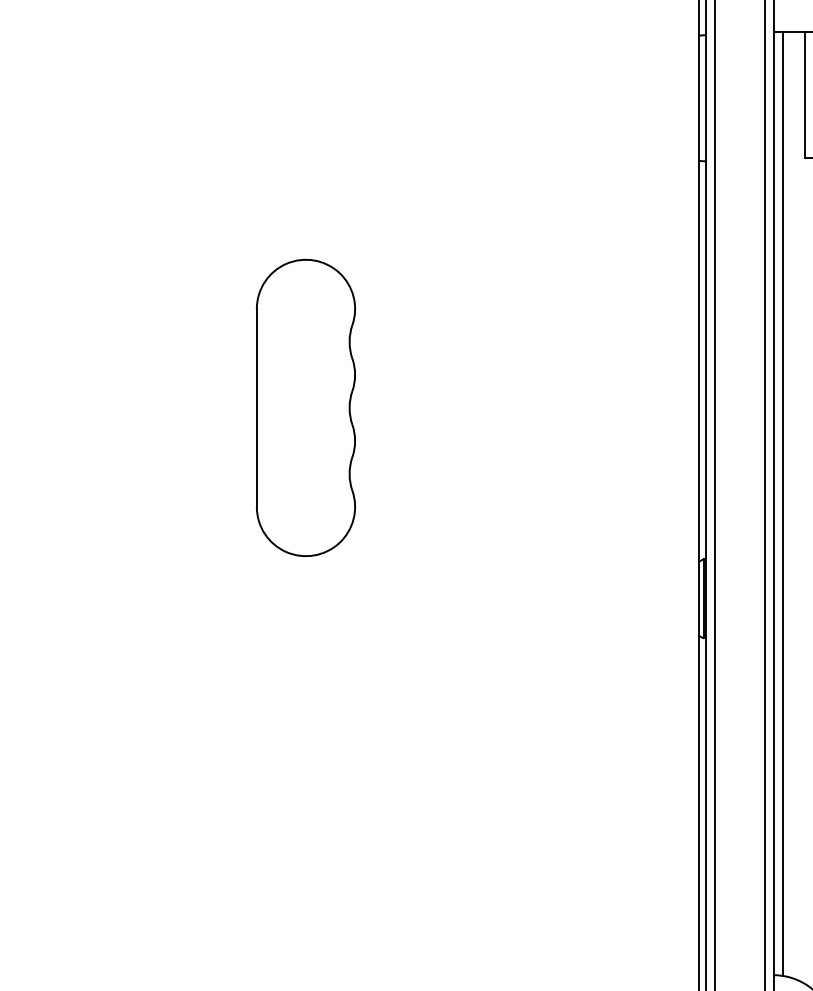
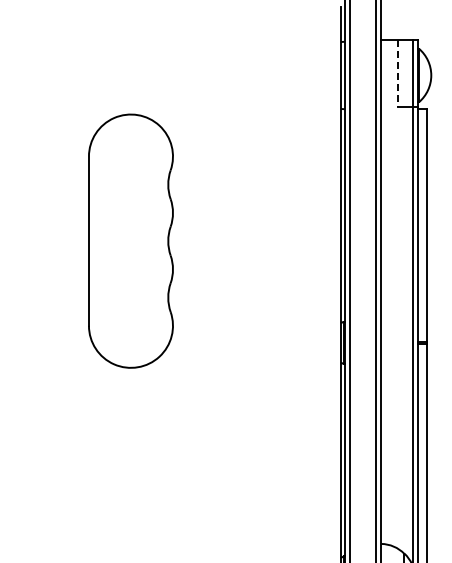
line: (804, 94) -> (397, 73), solid -> dashed
part: (306, 407) -> (131, 240), size x1.6
line: (783, 502) -> (386, 291), removed

